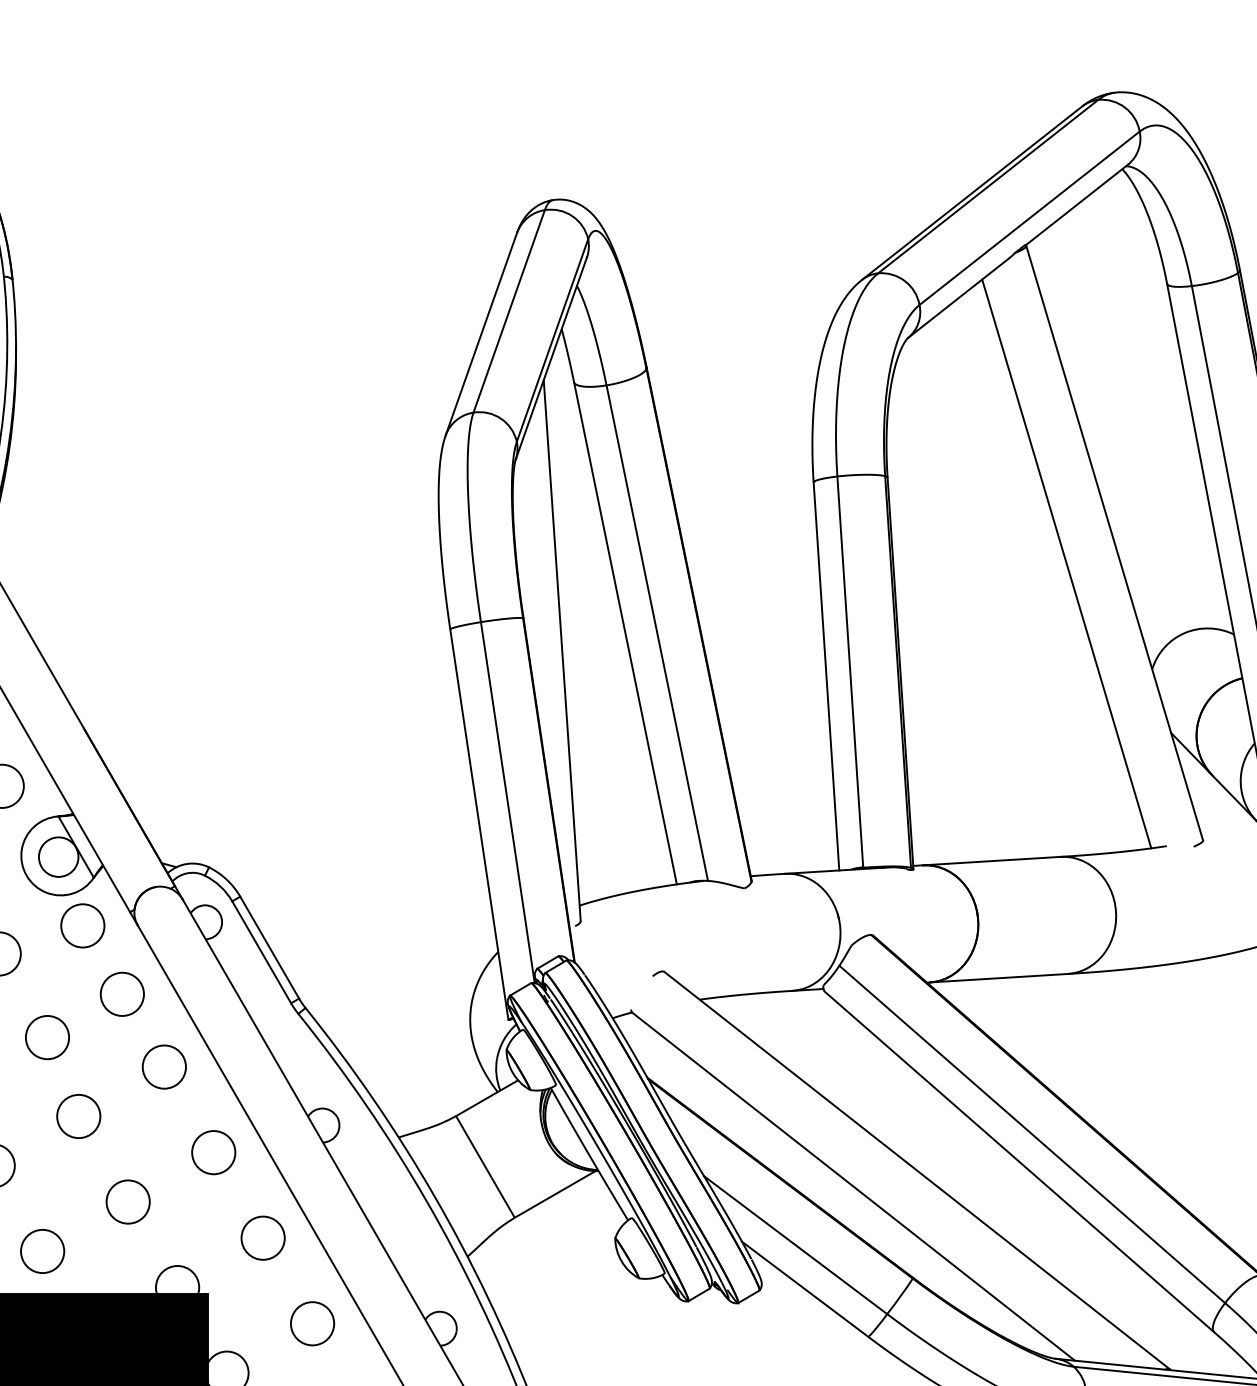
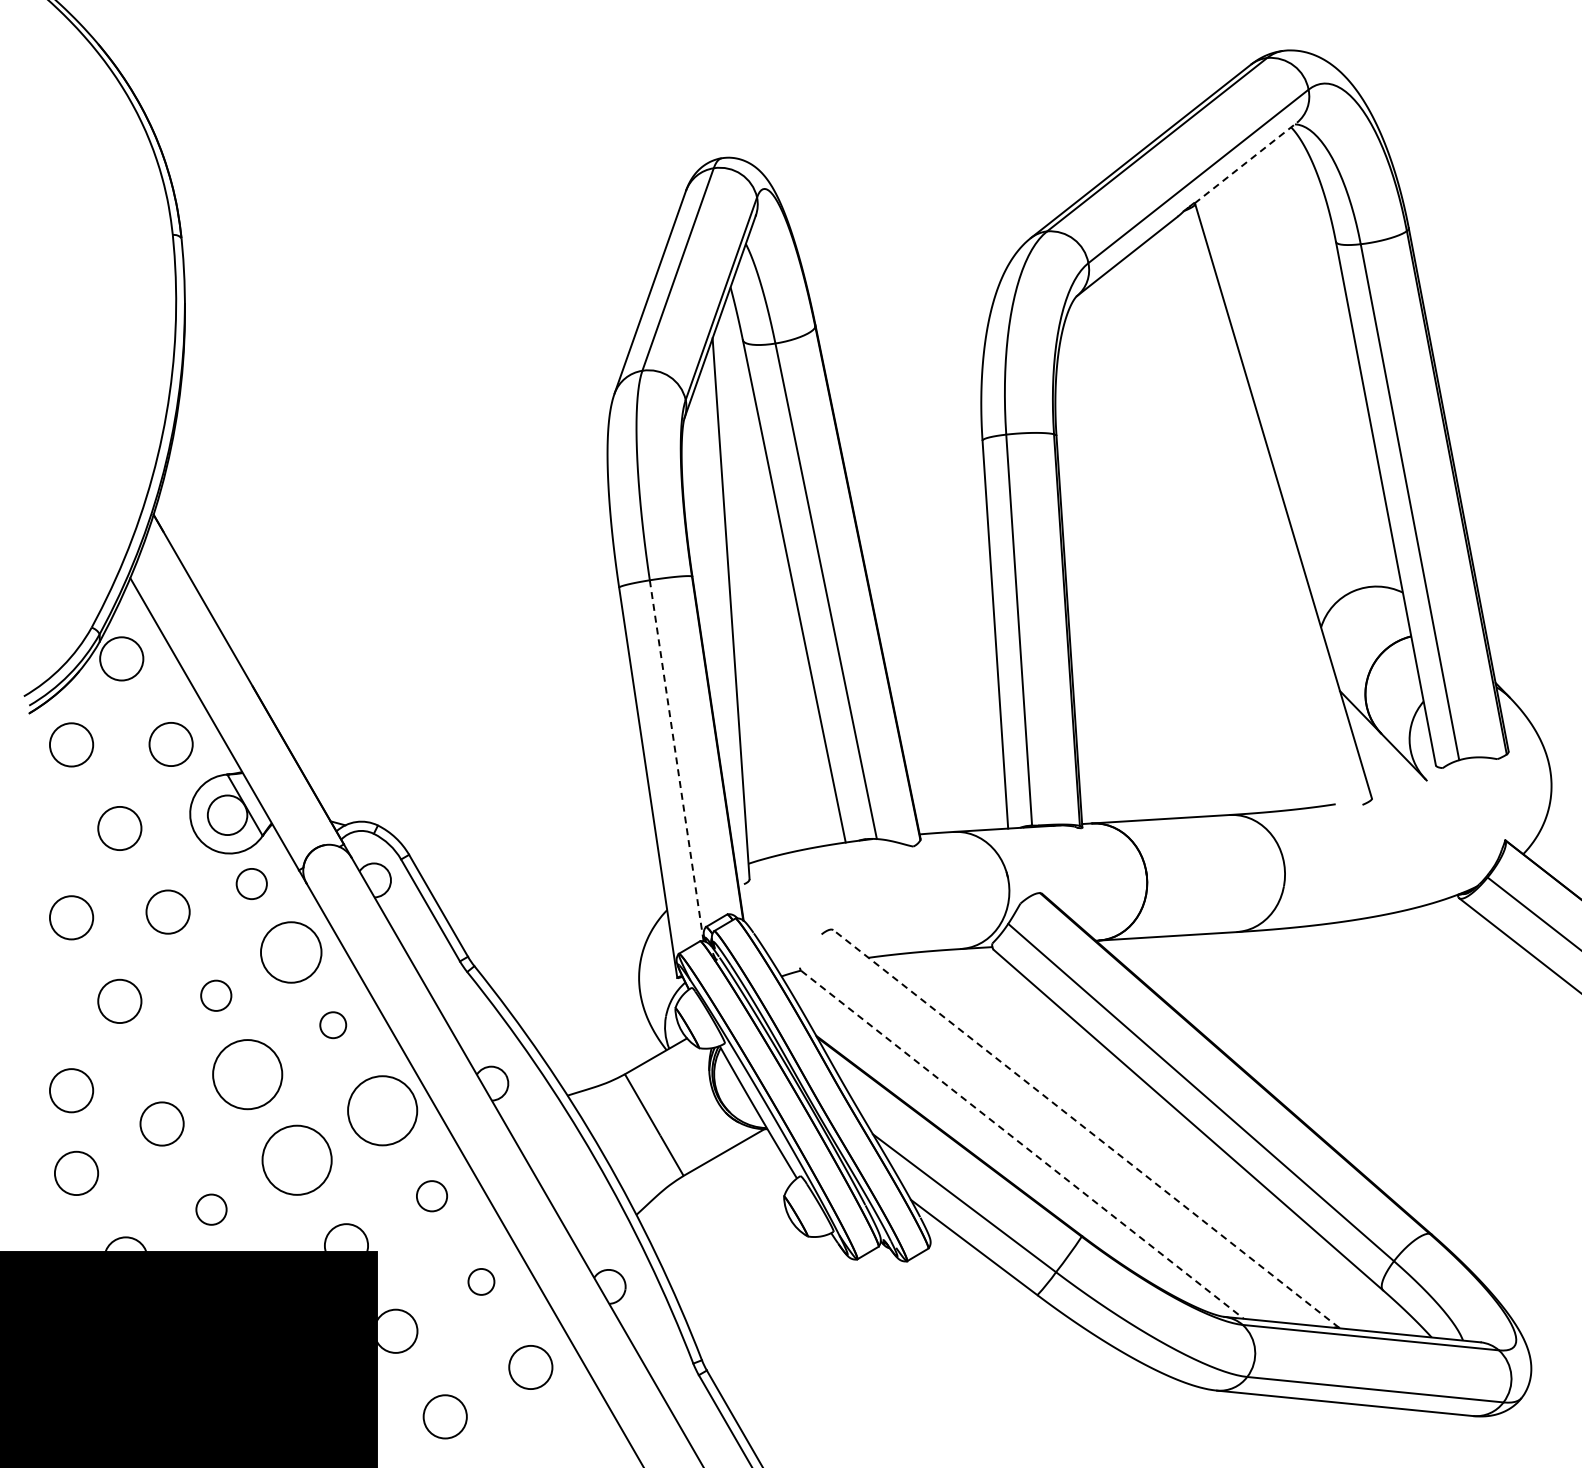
line: (1077, 204) -> (1246, 162), solid -> dashed
line: (1066, 563) -> (1235, 521), removed
line: (507, 803) -> (676, 761), solid -> dashed
circle: (82, 925) -> (251, 883), size x0.7
circle: (121, 994) -> (290, 952), size x1.4
circle: (46, 1037) -> (215, 995), size x0.7
circle: (163, 1066) -> (332, 1024), size x0.6
circle: (78, 1116) -> (247, 1074), size x1.6
circle: (213, 1152) -> (382, 1110), size x1.6
line: (917, 1170) -> (1086, 1128), solid -> dashed
line: (853, 1187) -> (1022, 1145), solid -> dashed
circle: (127, 1201) -> (296, 1159), size x1.6
circle: (262, 1237) -> (431, 1195), size x0.7
circle: (42, 1251) -> (211, 1209), size x0.7
circle: (312, 1323) -> (481, 1281), size x0.6

